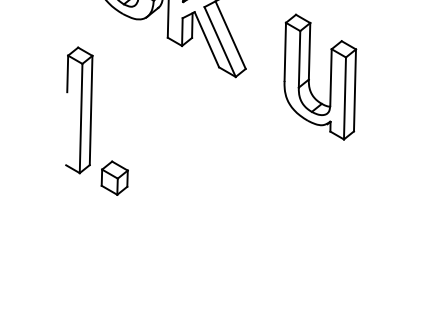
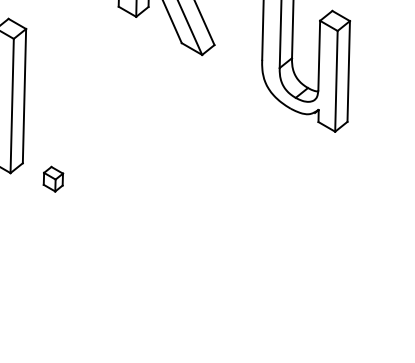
part: (114, 177) -> (53, 178), size x0.6

